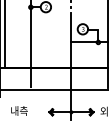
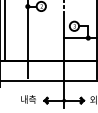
text: (19, 110) -> (28, 99), moved

